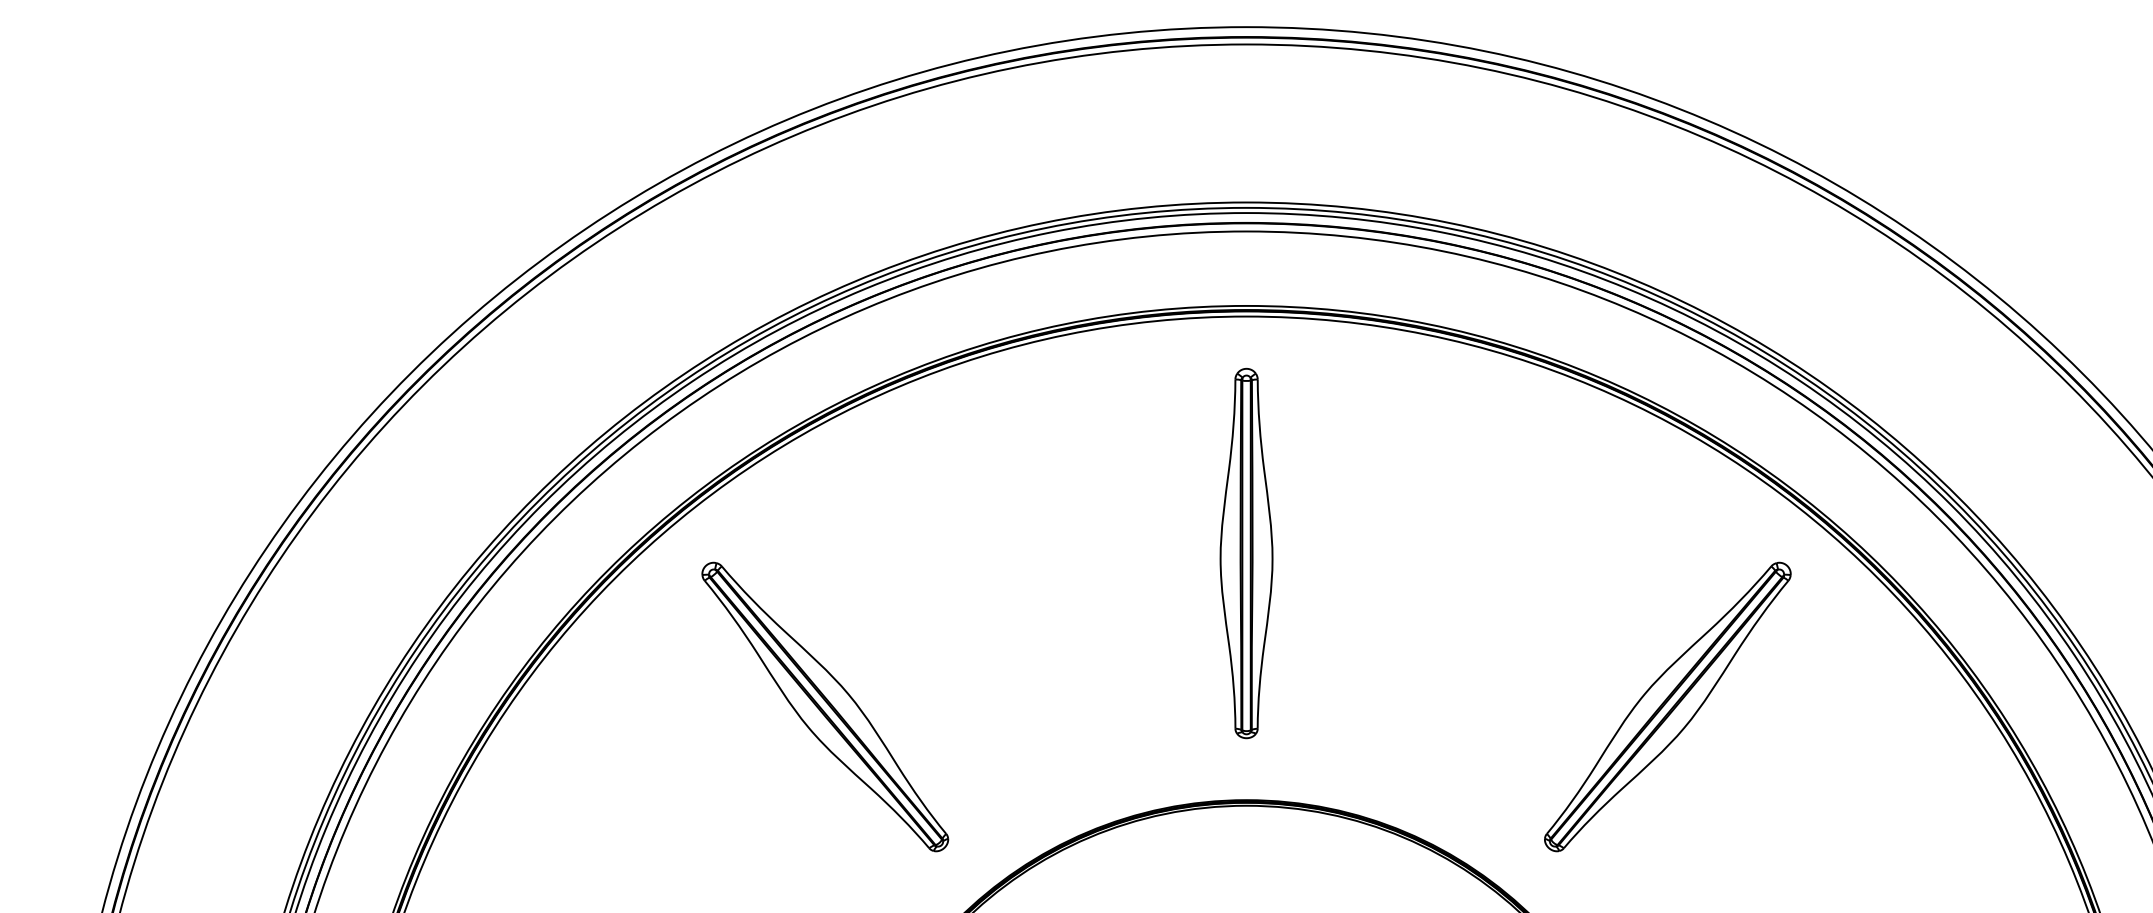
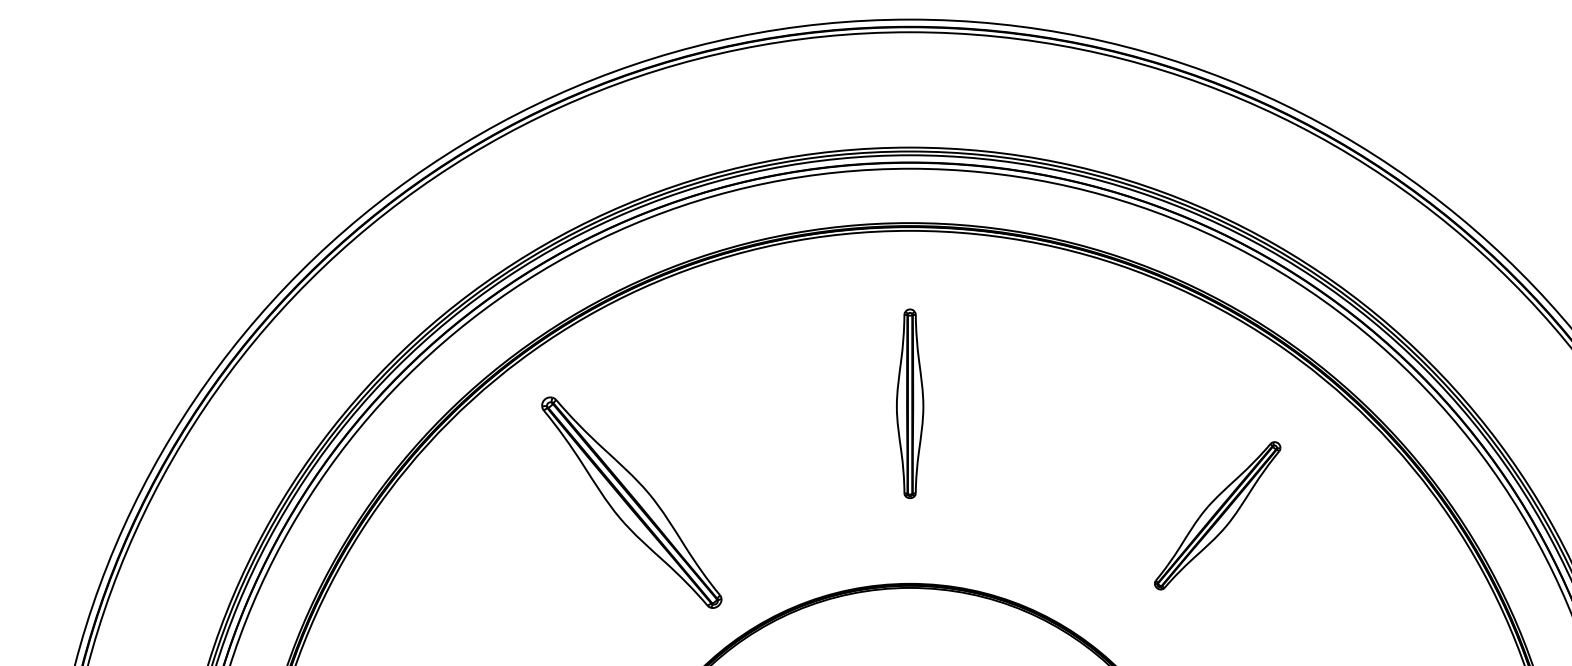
part: (1246, 553) -> (910, 403), size x0.7
part: (825, 706) -> (631, 502), moved
part: (1667, 706) -> (1217, 515), size x0.7

